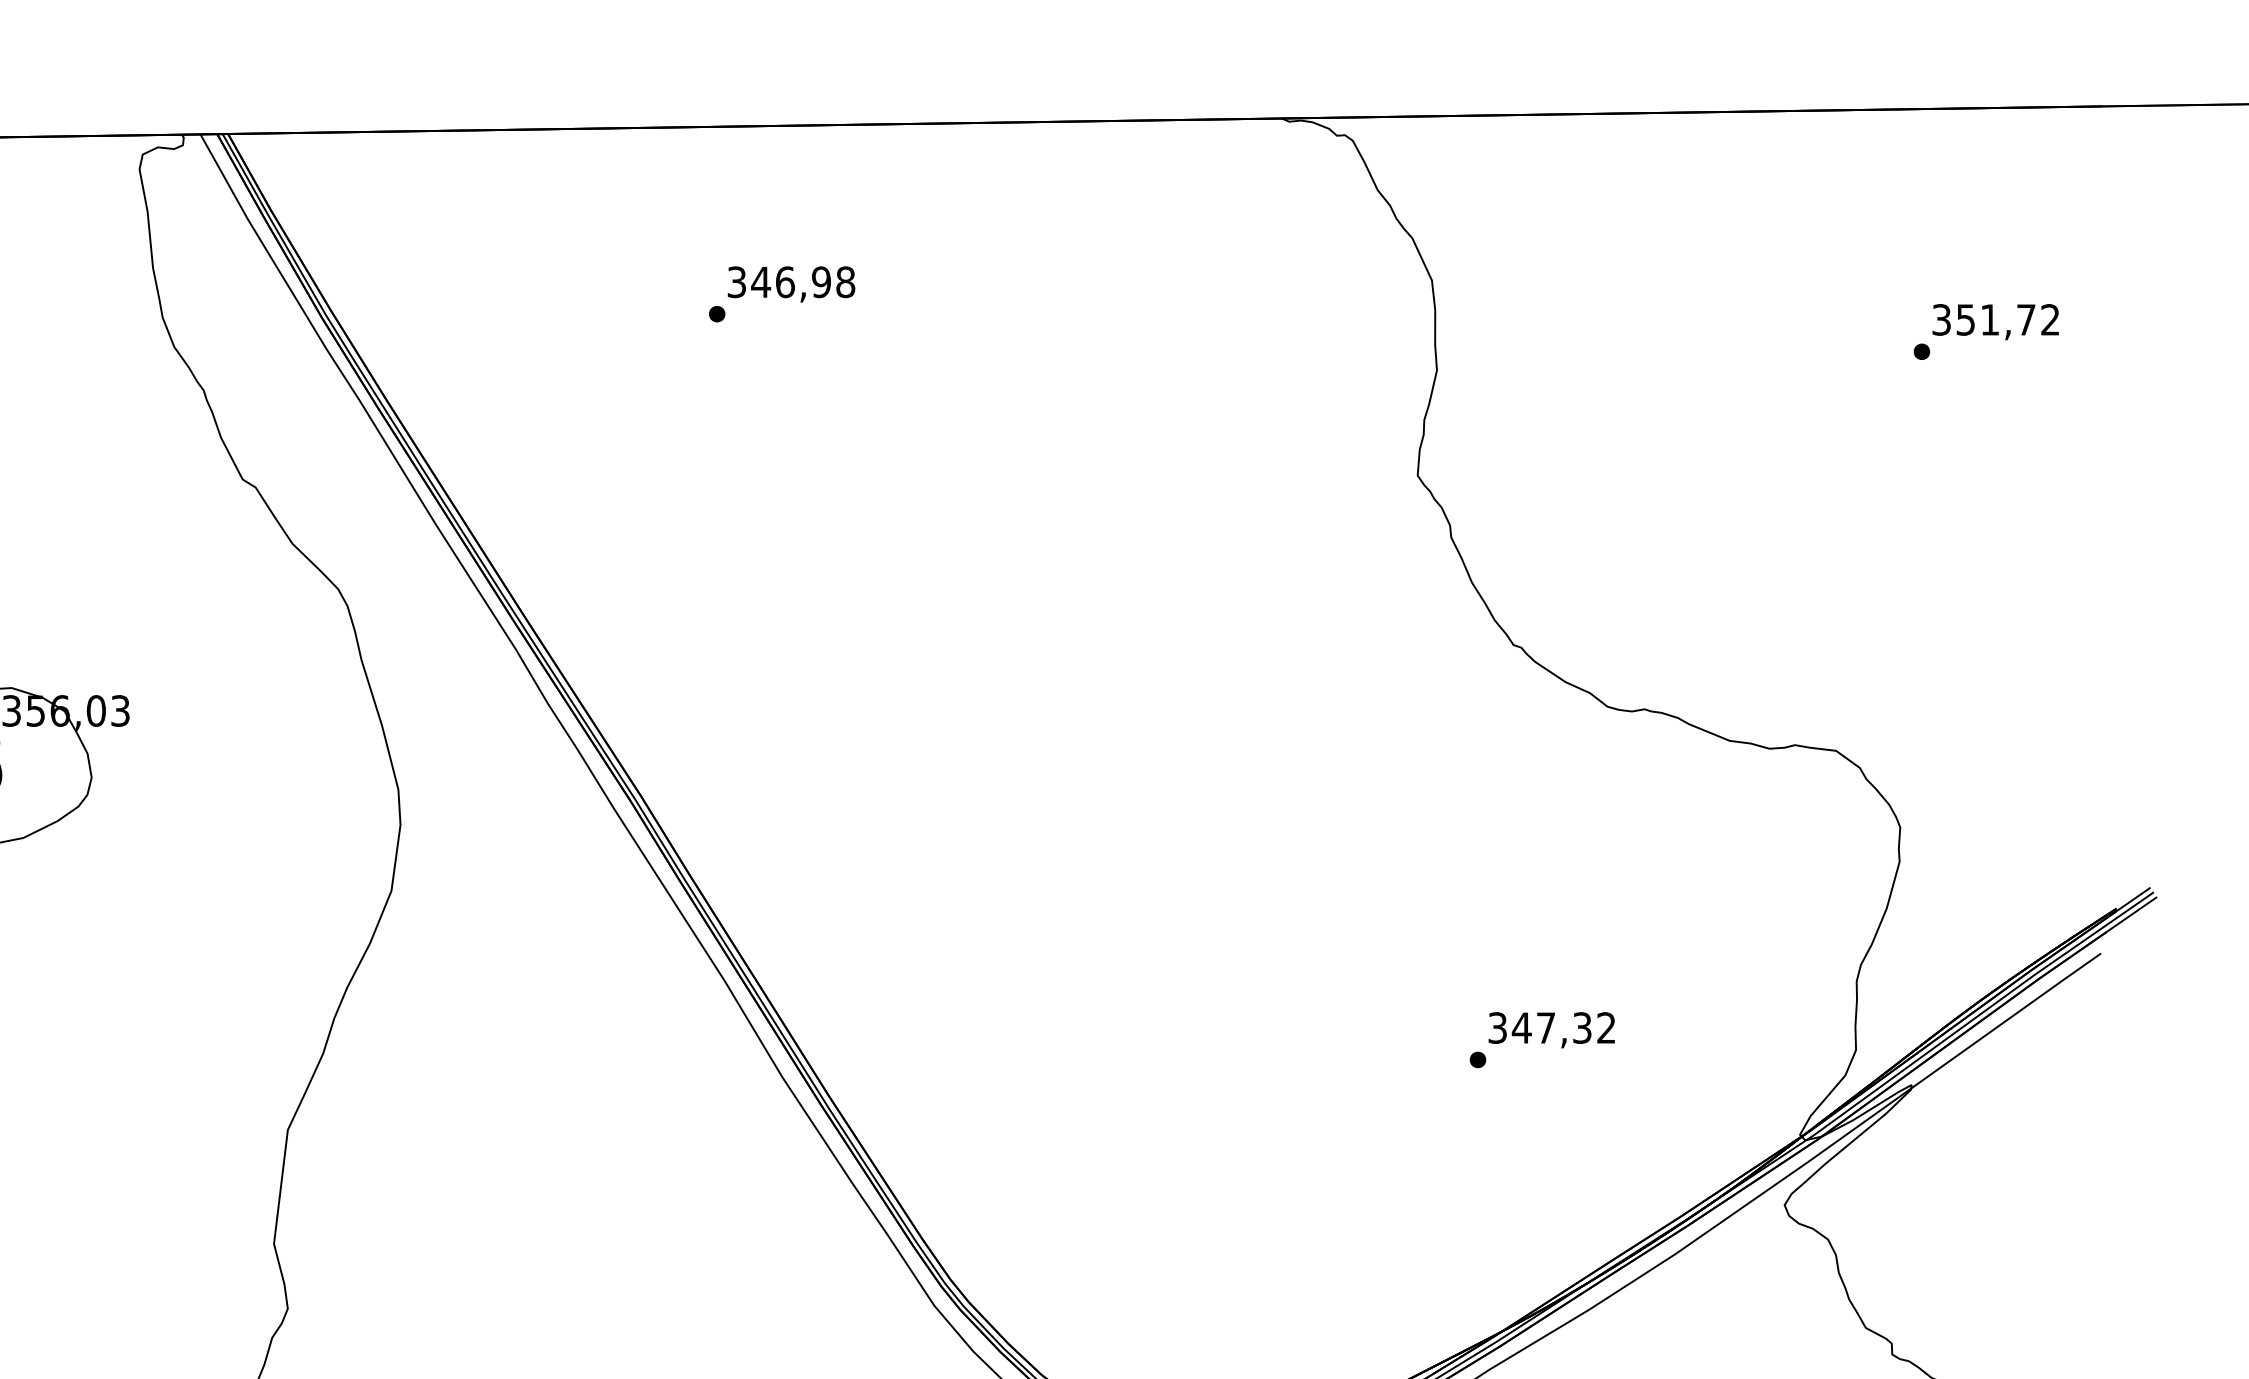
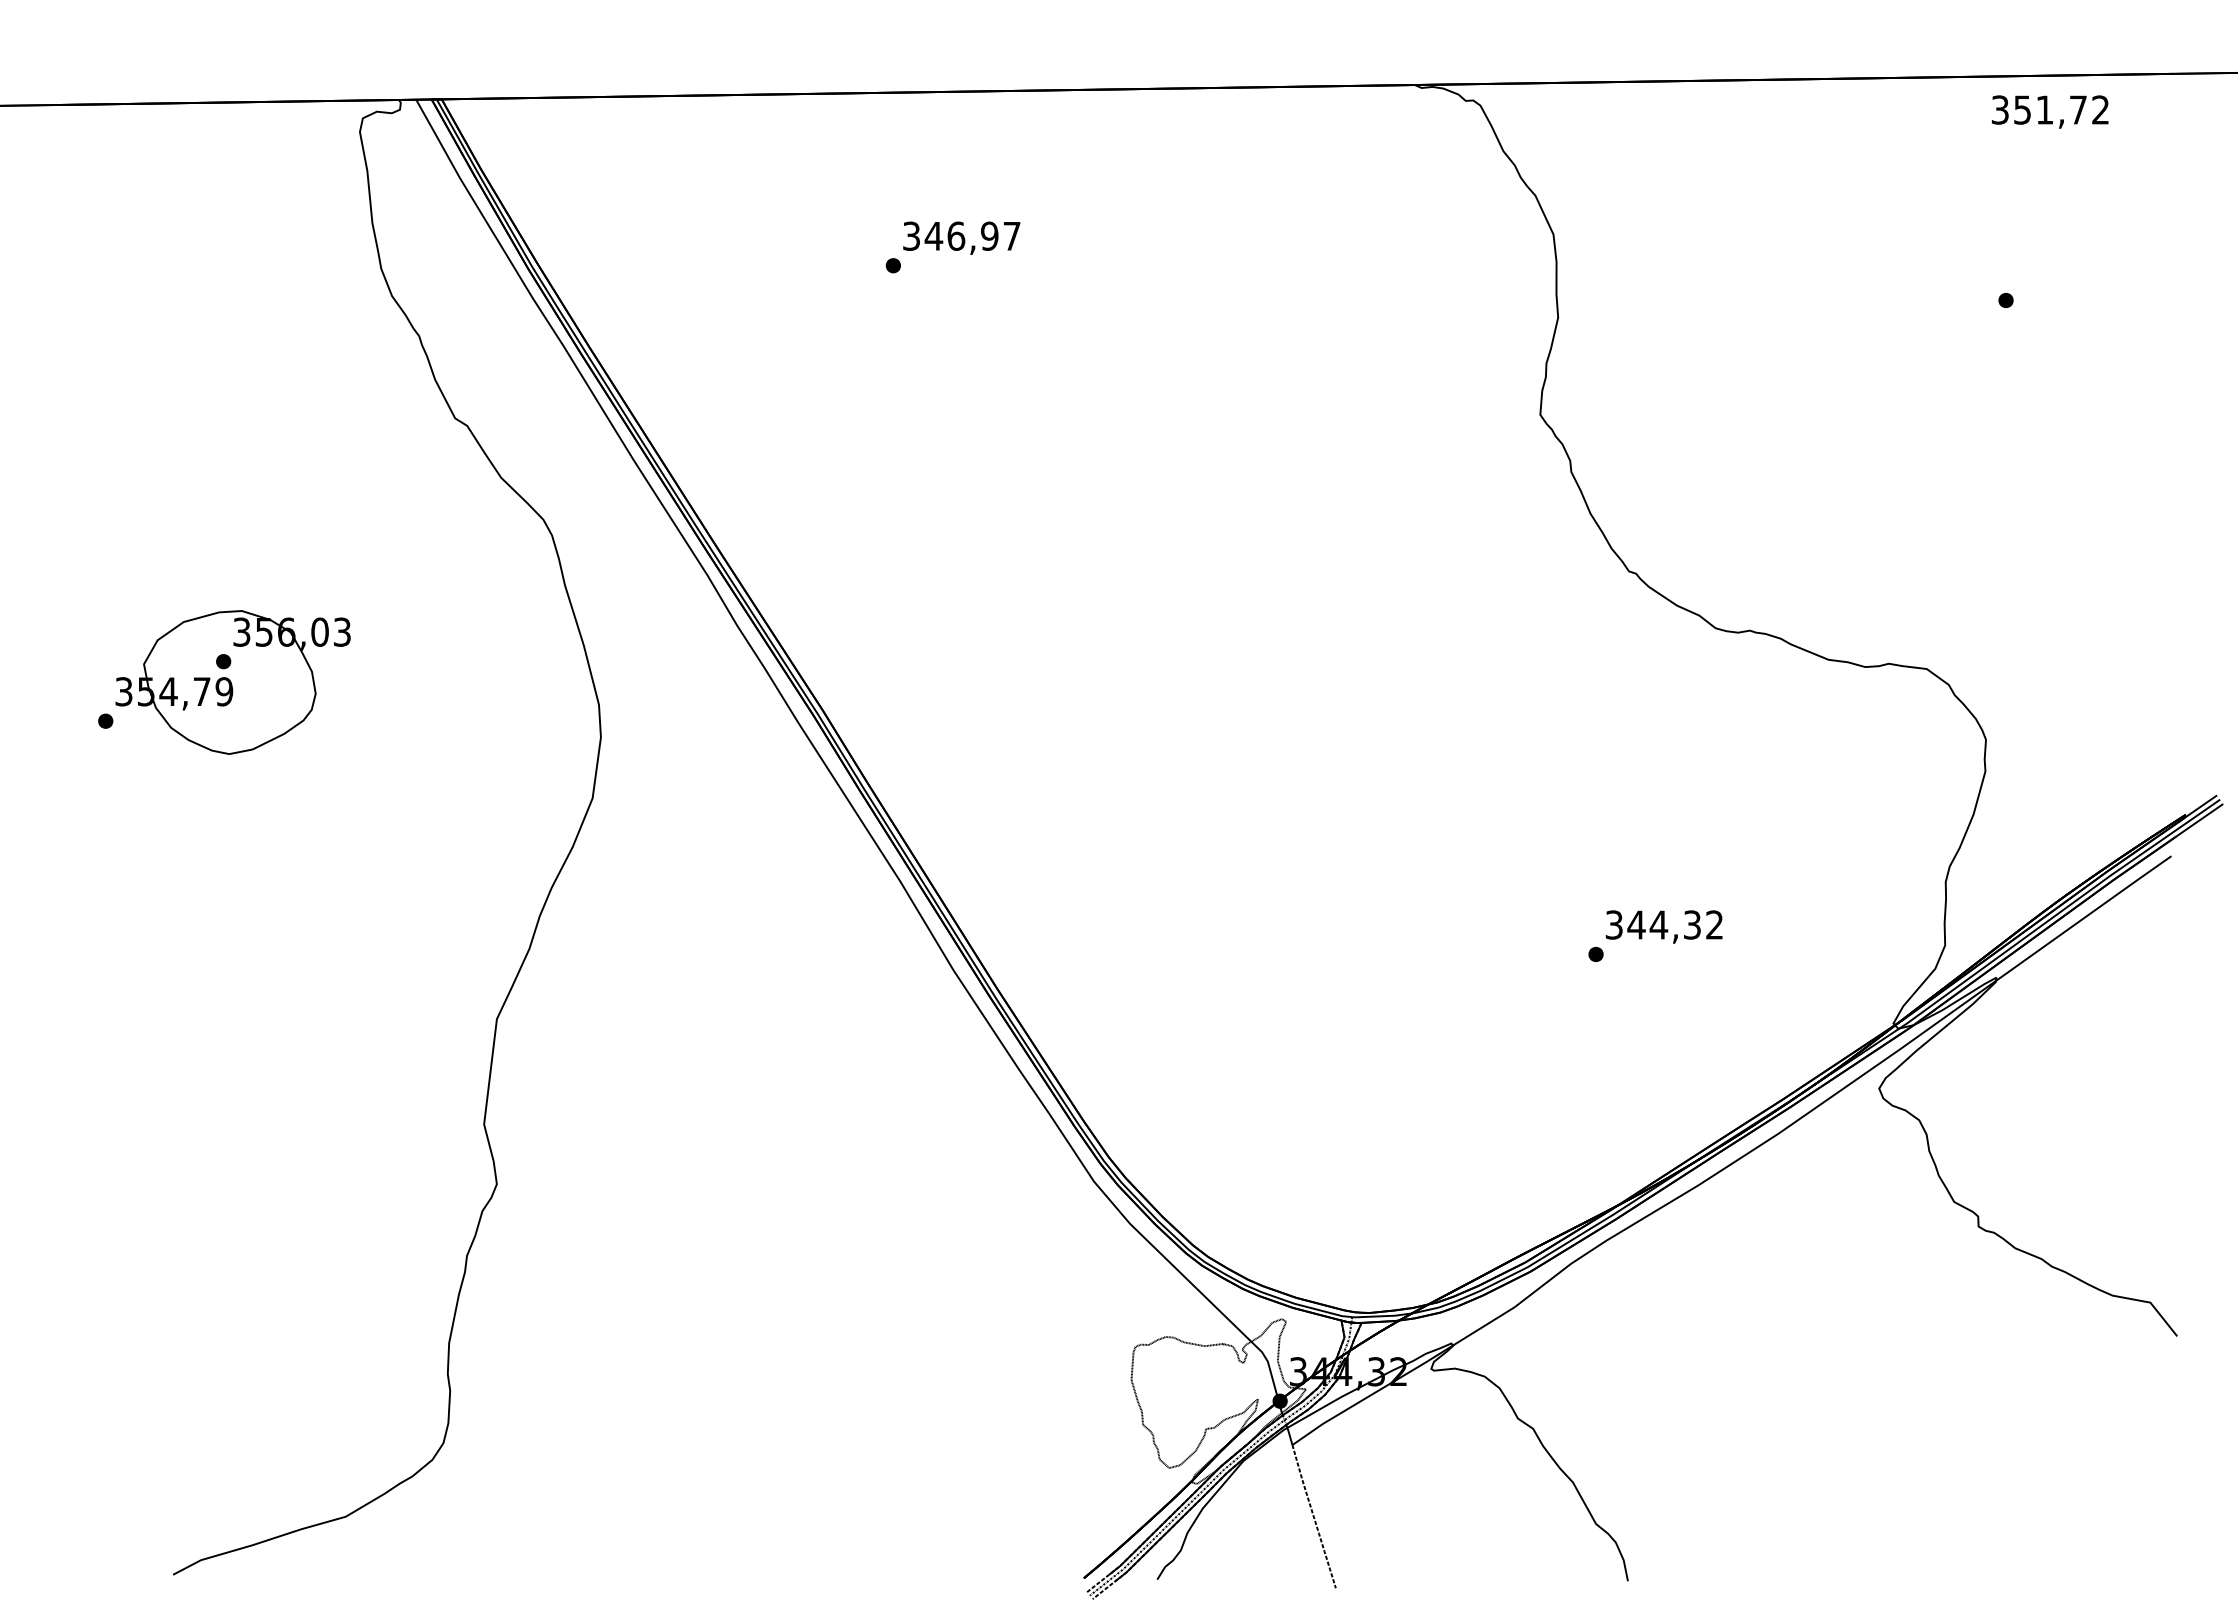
text: (845, 281) -> (1011, 235), 346,98 -> 346,97
text: (1996, 321) -> (2050, 111), moved
text: (1545, 1027) -> (1658, 924), 347,32 -> 344,32

